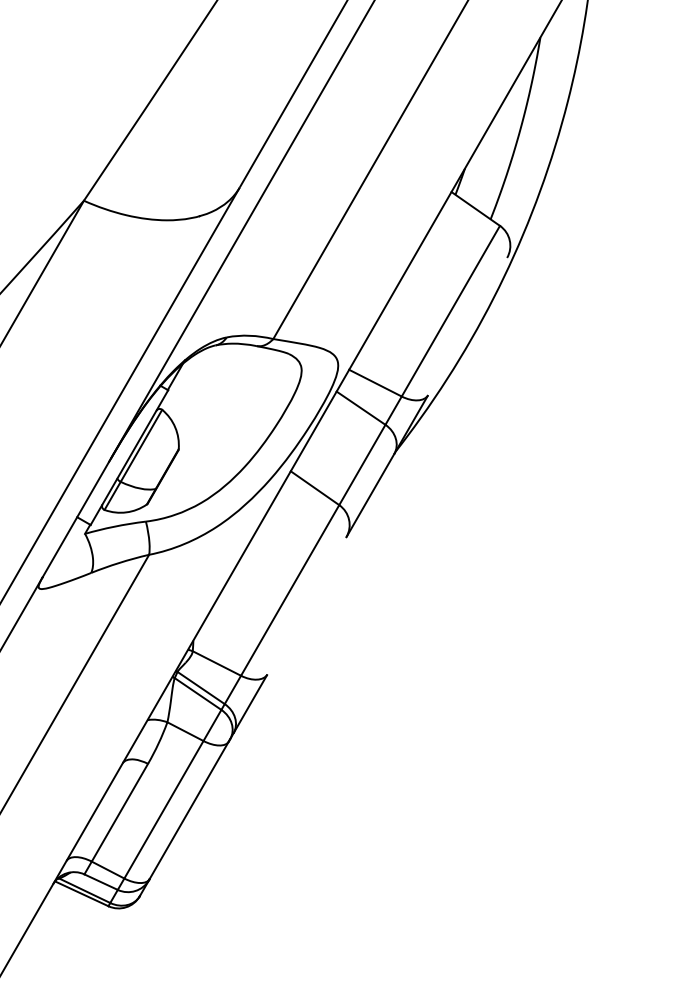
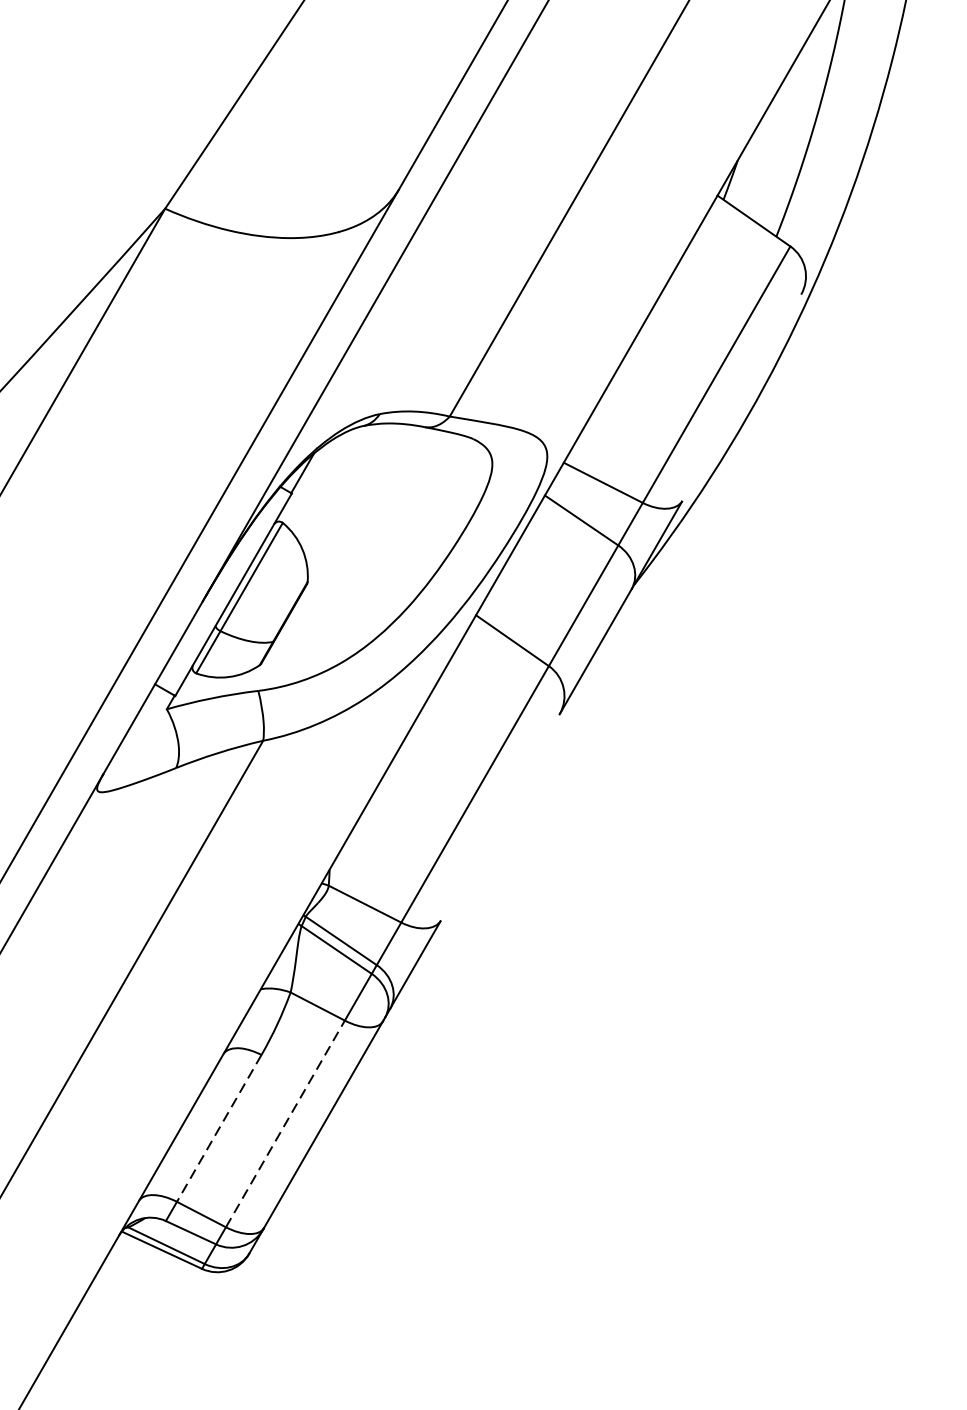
line: (164, 809) -> (286, 1123), solid -> dashed
line: (119, 813) -> (218, 1129), solid -> dashed

